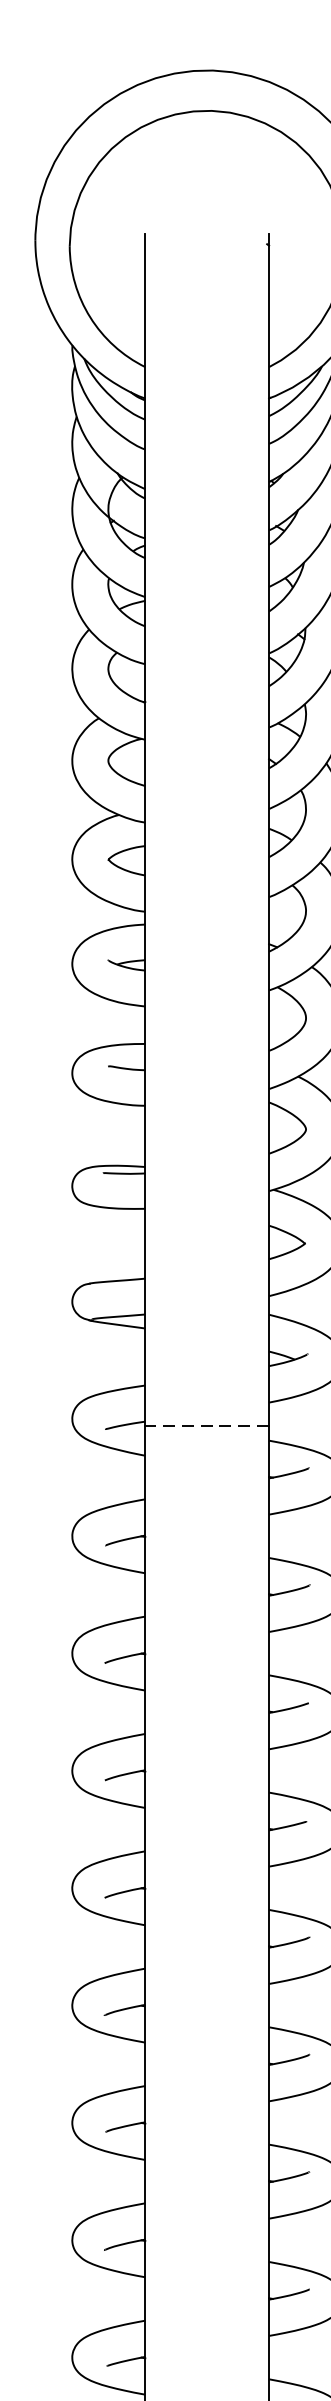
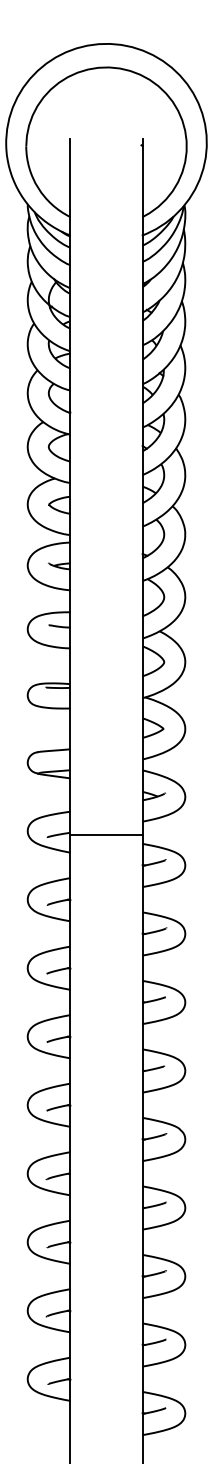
line: (207, 1426) -> (106, 835), dashed -> solid

